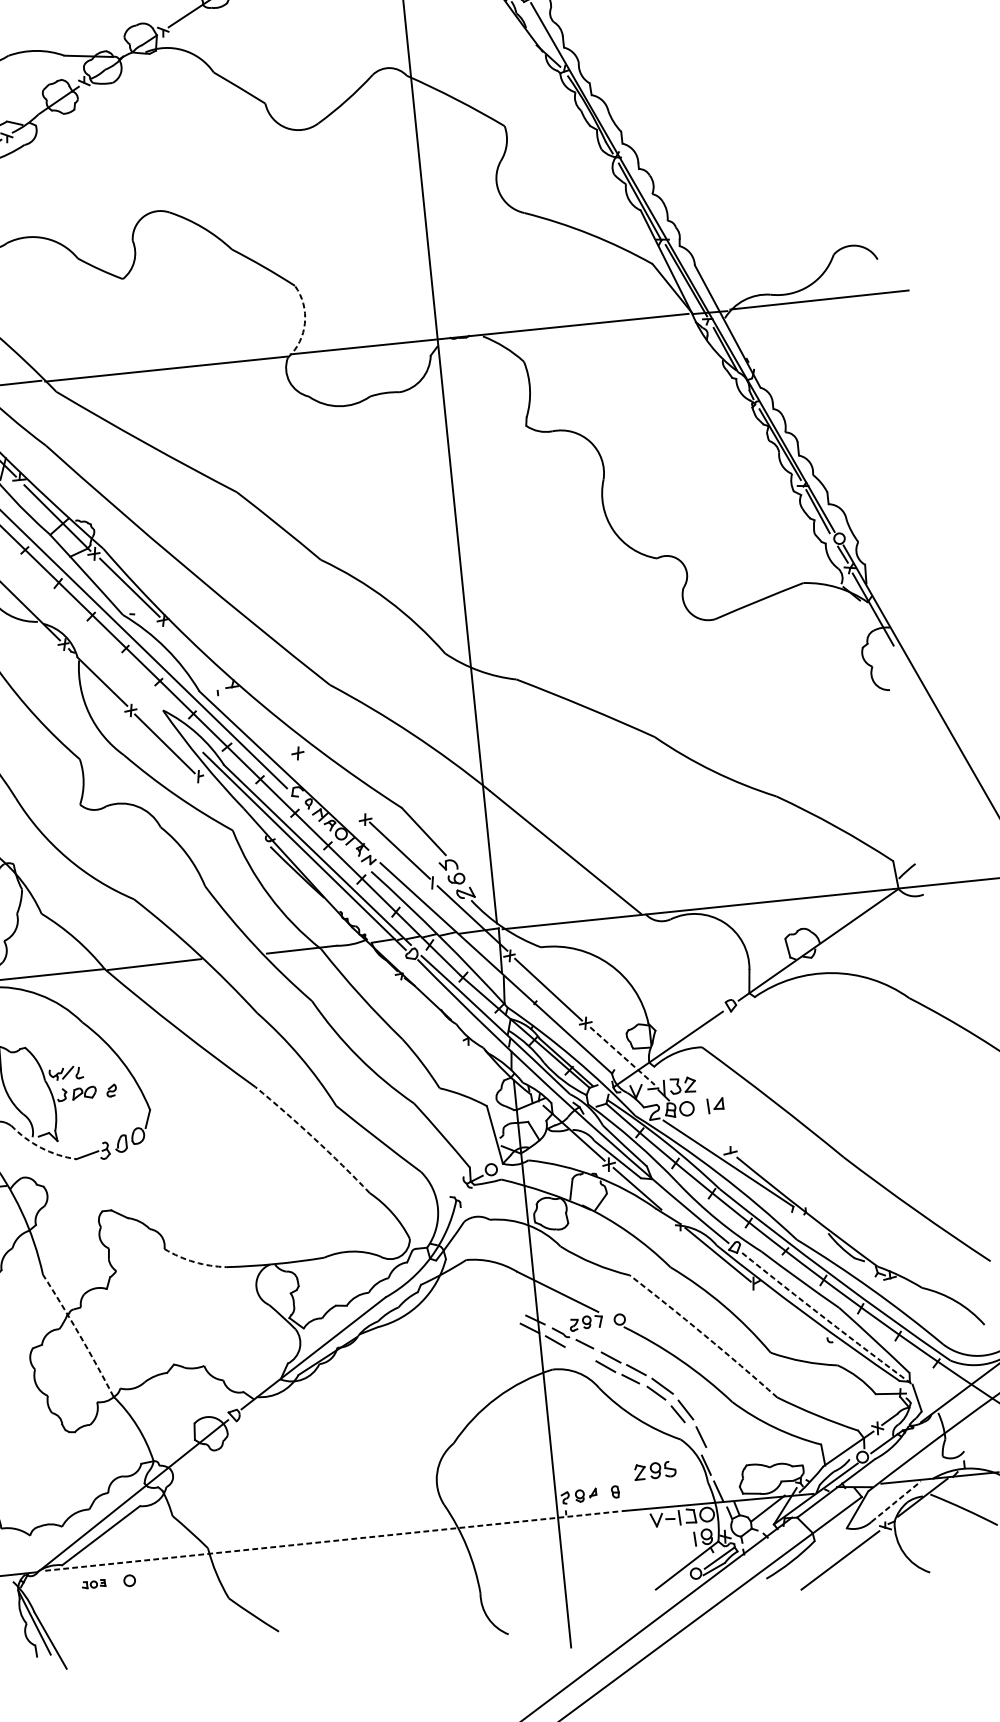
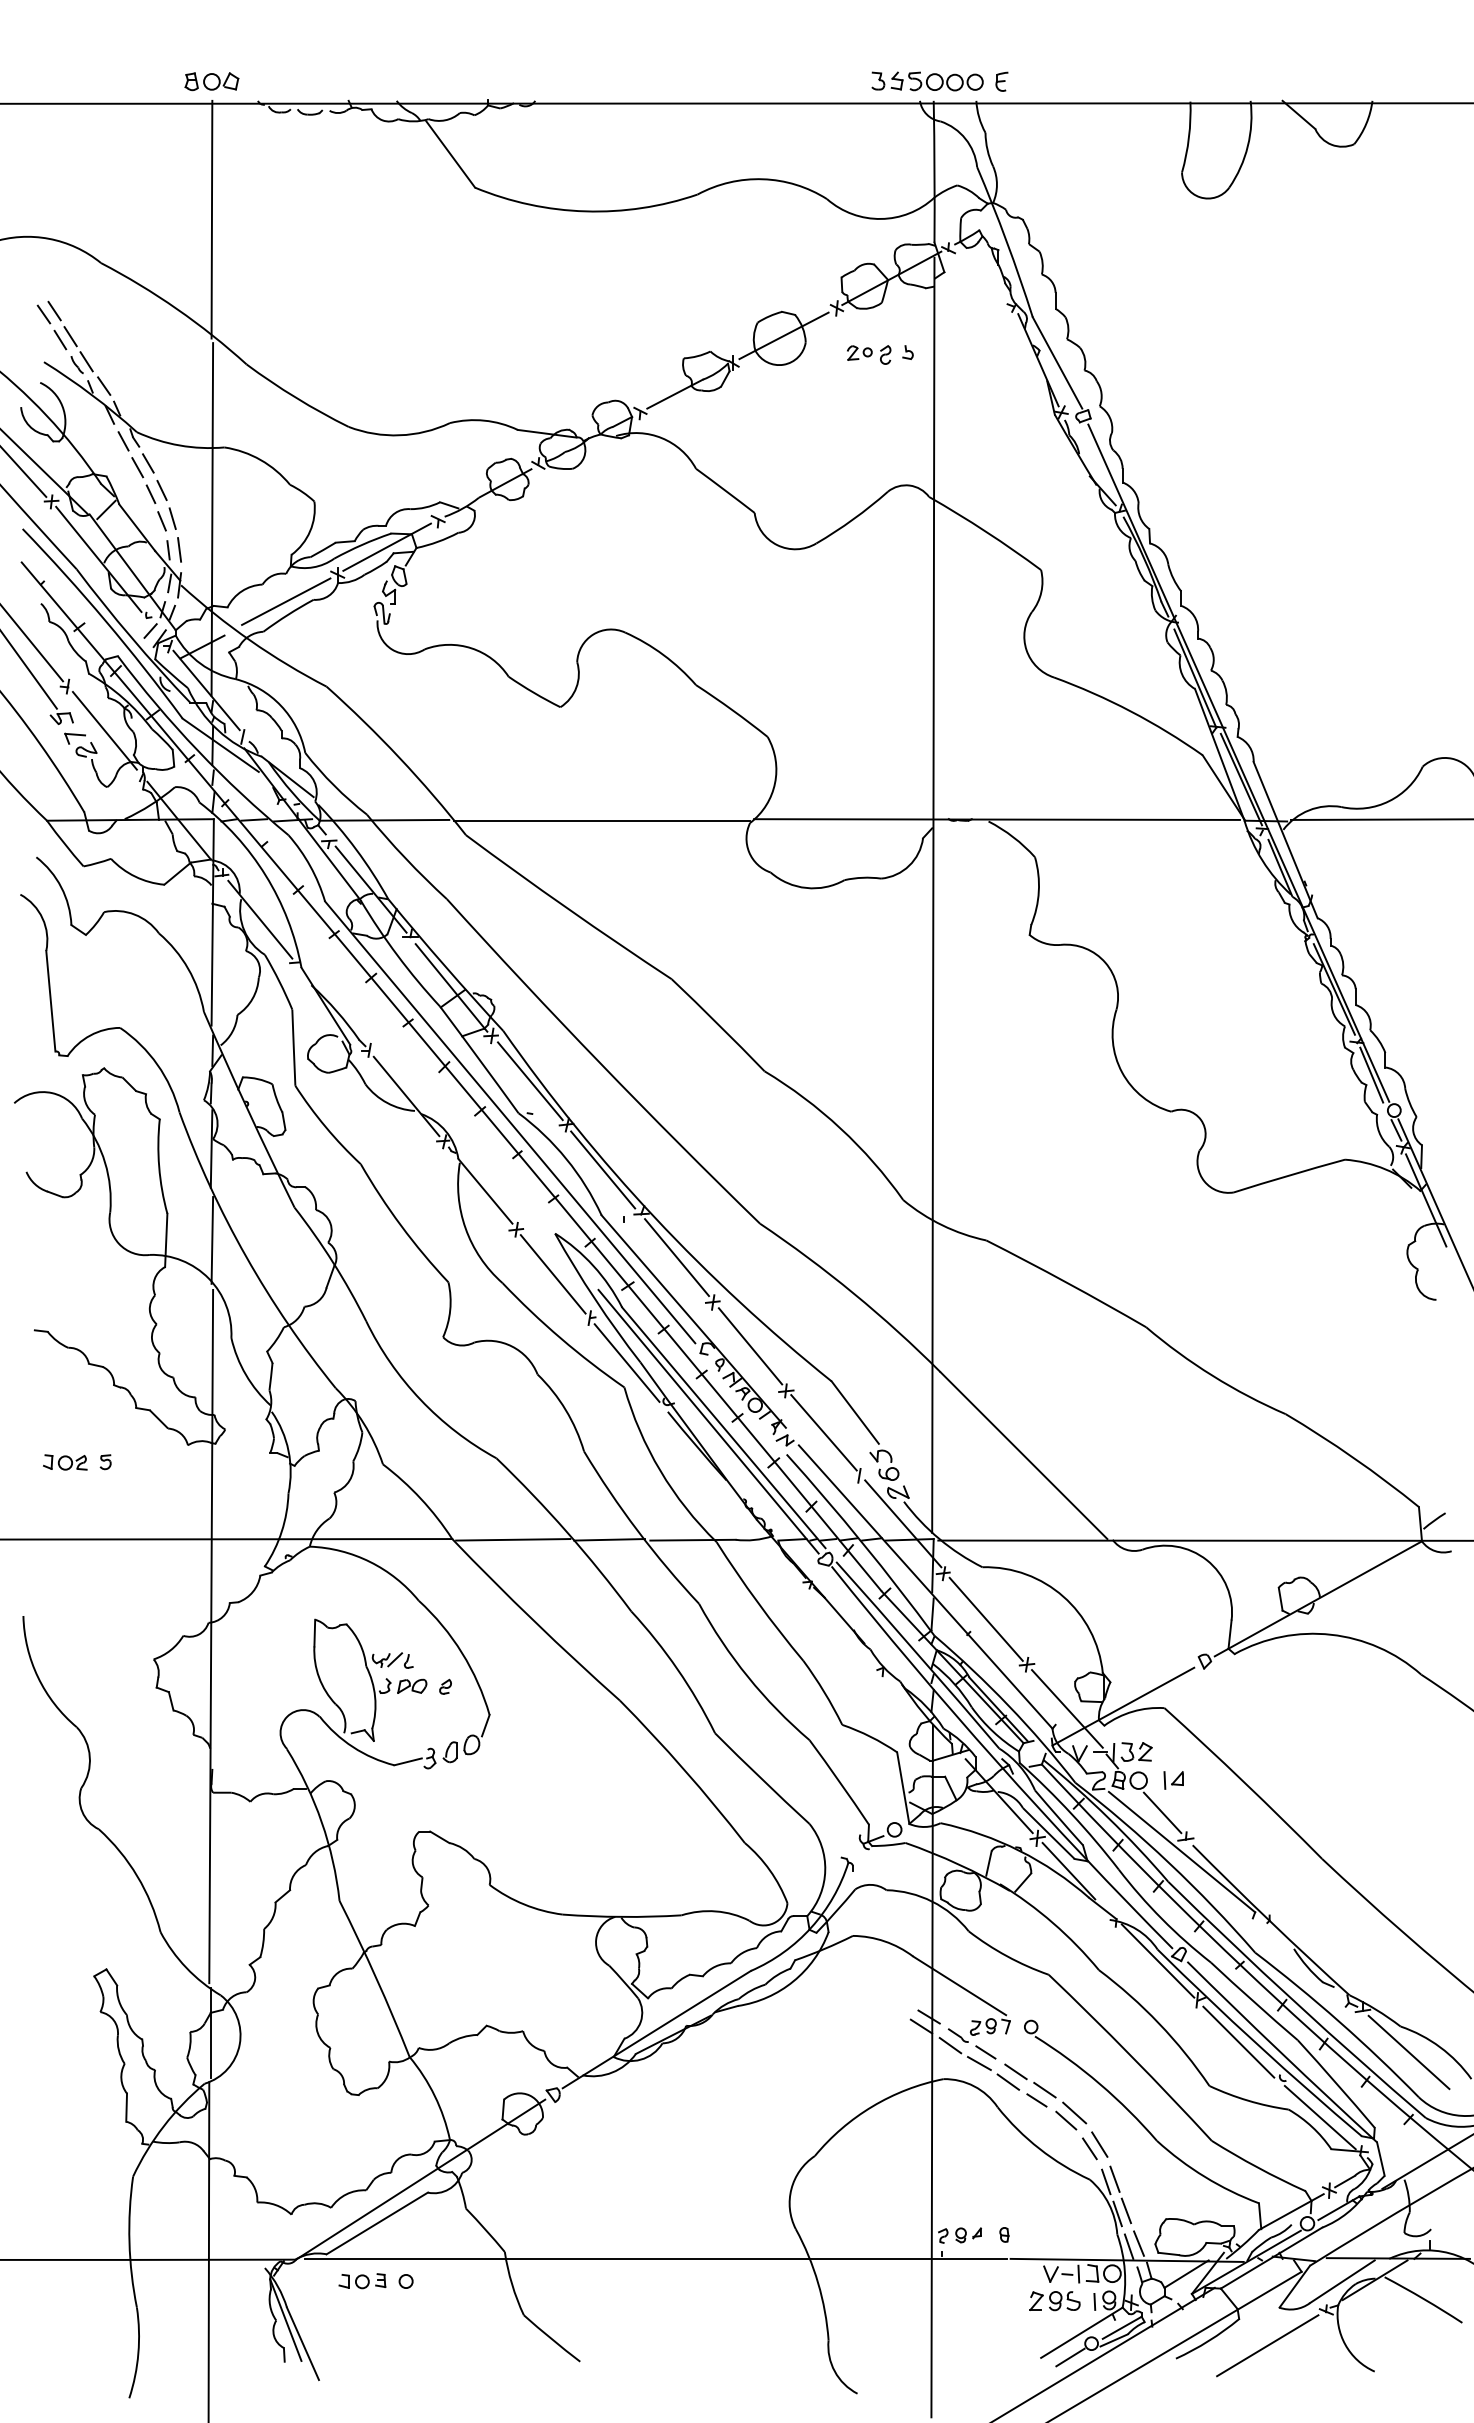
arc: (305, 323) -> (775, 783), dashed -> solid
line: (197, 653) -> (603, 1169), added
line: (265, 719) -> (677, 1257), added
line: (332, 786) -> (750, 1346), added
line: (232, 809) -> (626, 1362), added
line: (233, 956) -> (609, 1539), added
line: (622, 1055) -> (1067, 1708), dashed -> solid
line: (709, 1132) -> (1162, 1812), added
arc: (314, 1138) -> (684, 1769), dashed -> solid
arc: (41, 1148) -> (353, 1747), dashed -> solid
arc: (194, 1262) -> (524, 1904), dashed -> solid
line: (930, 1308) -> (1408, 2052), added
line: (790, 1313) -> (1238, 2041), added
arc: (826, 1320) -> (1281, 2053), dashed -> solid
arc: (79, 1335) -> (376, 1978), dashed -> solid
arc: (704, 1335) -> (1131, 2056), dashed -> solid
line: (579, 1353) -> (978, 2063), added
line: (863, 1369) -> (1319, 2117), added
line: (694, 1439) -> (1106, 2181), added
line: (713, 1461) -> (1126, 2210), added
part: (654, 1471) -> (1054, 2301), moved
line: (725, 1487) -> (1138, 2243), added
line: (896, 1501) -> (1342, 2281), dashed -> solid
line: (332, 1540) -> (656, 2258), dashed -> solid
part: (93, 1584) -> (362, 2281), size x1.67
line: (679, 1586) -> (1070, 2357), added

